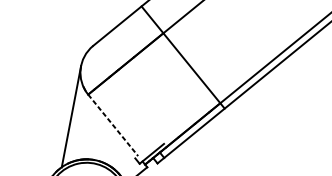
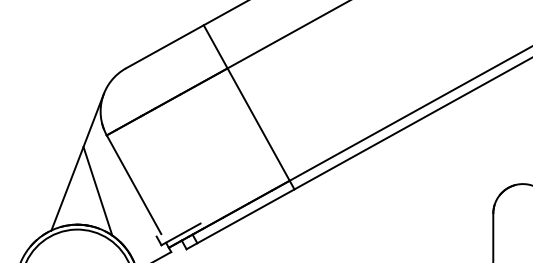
line: (113, 125) -> (134, 185), dashed -> solid
line: (88, 133) -> (97, 190), added

